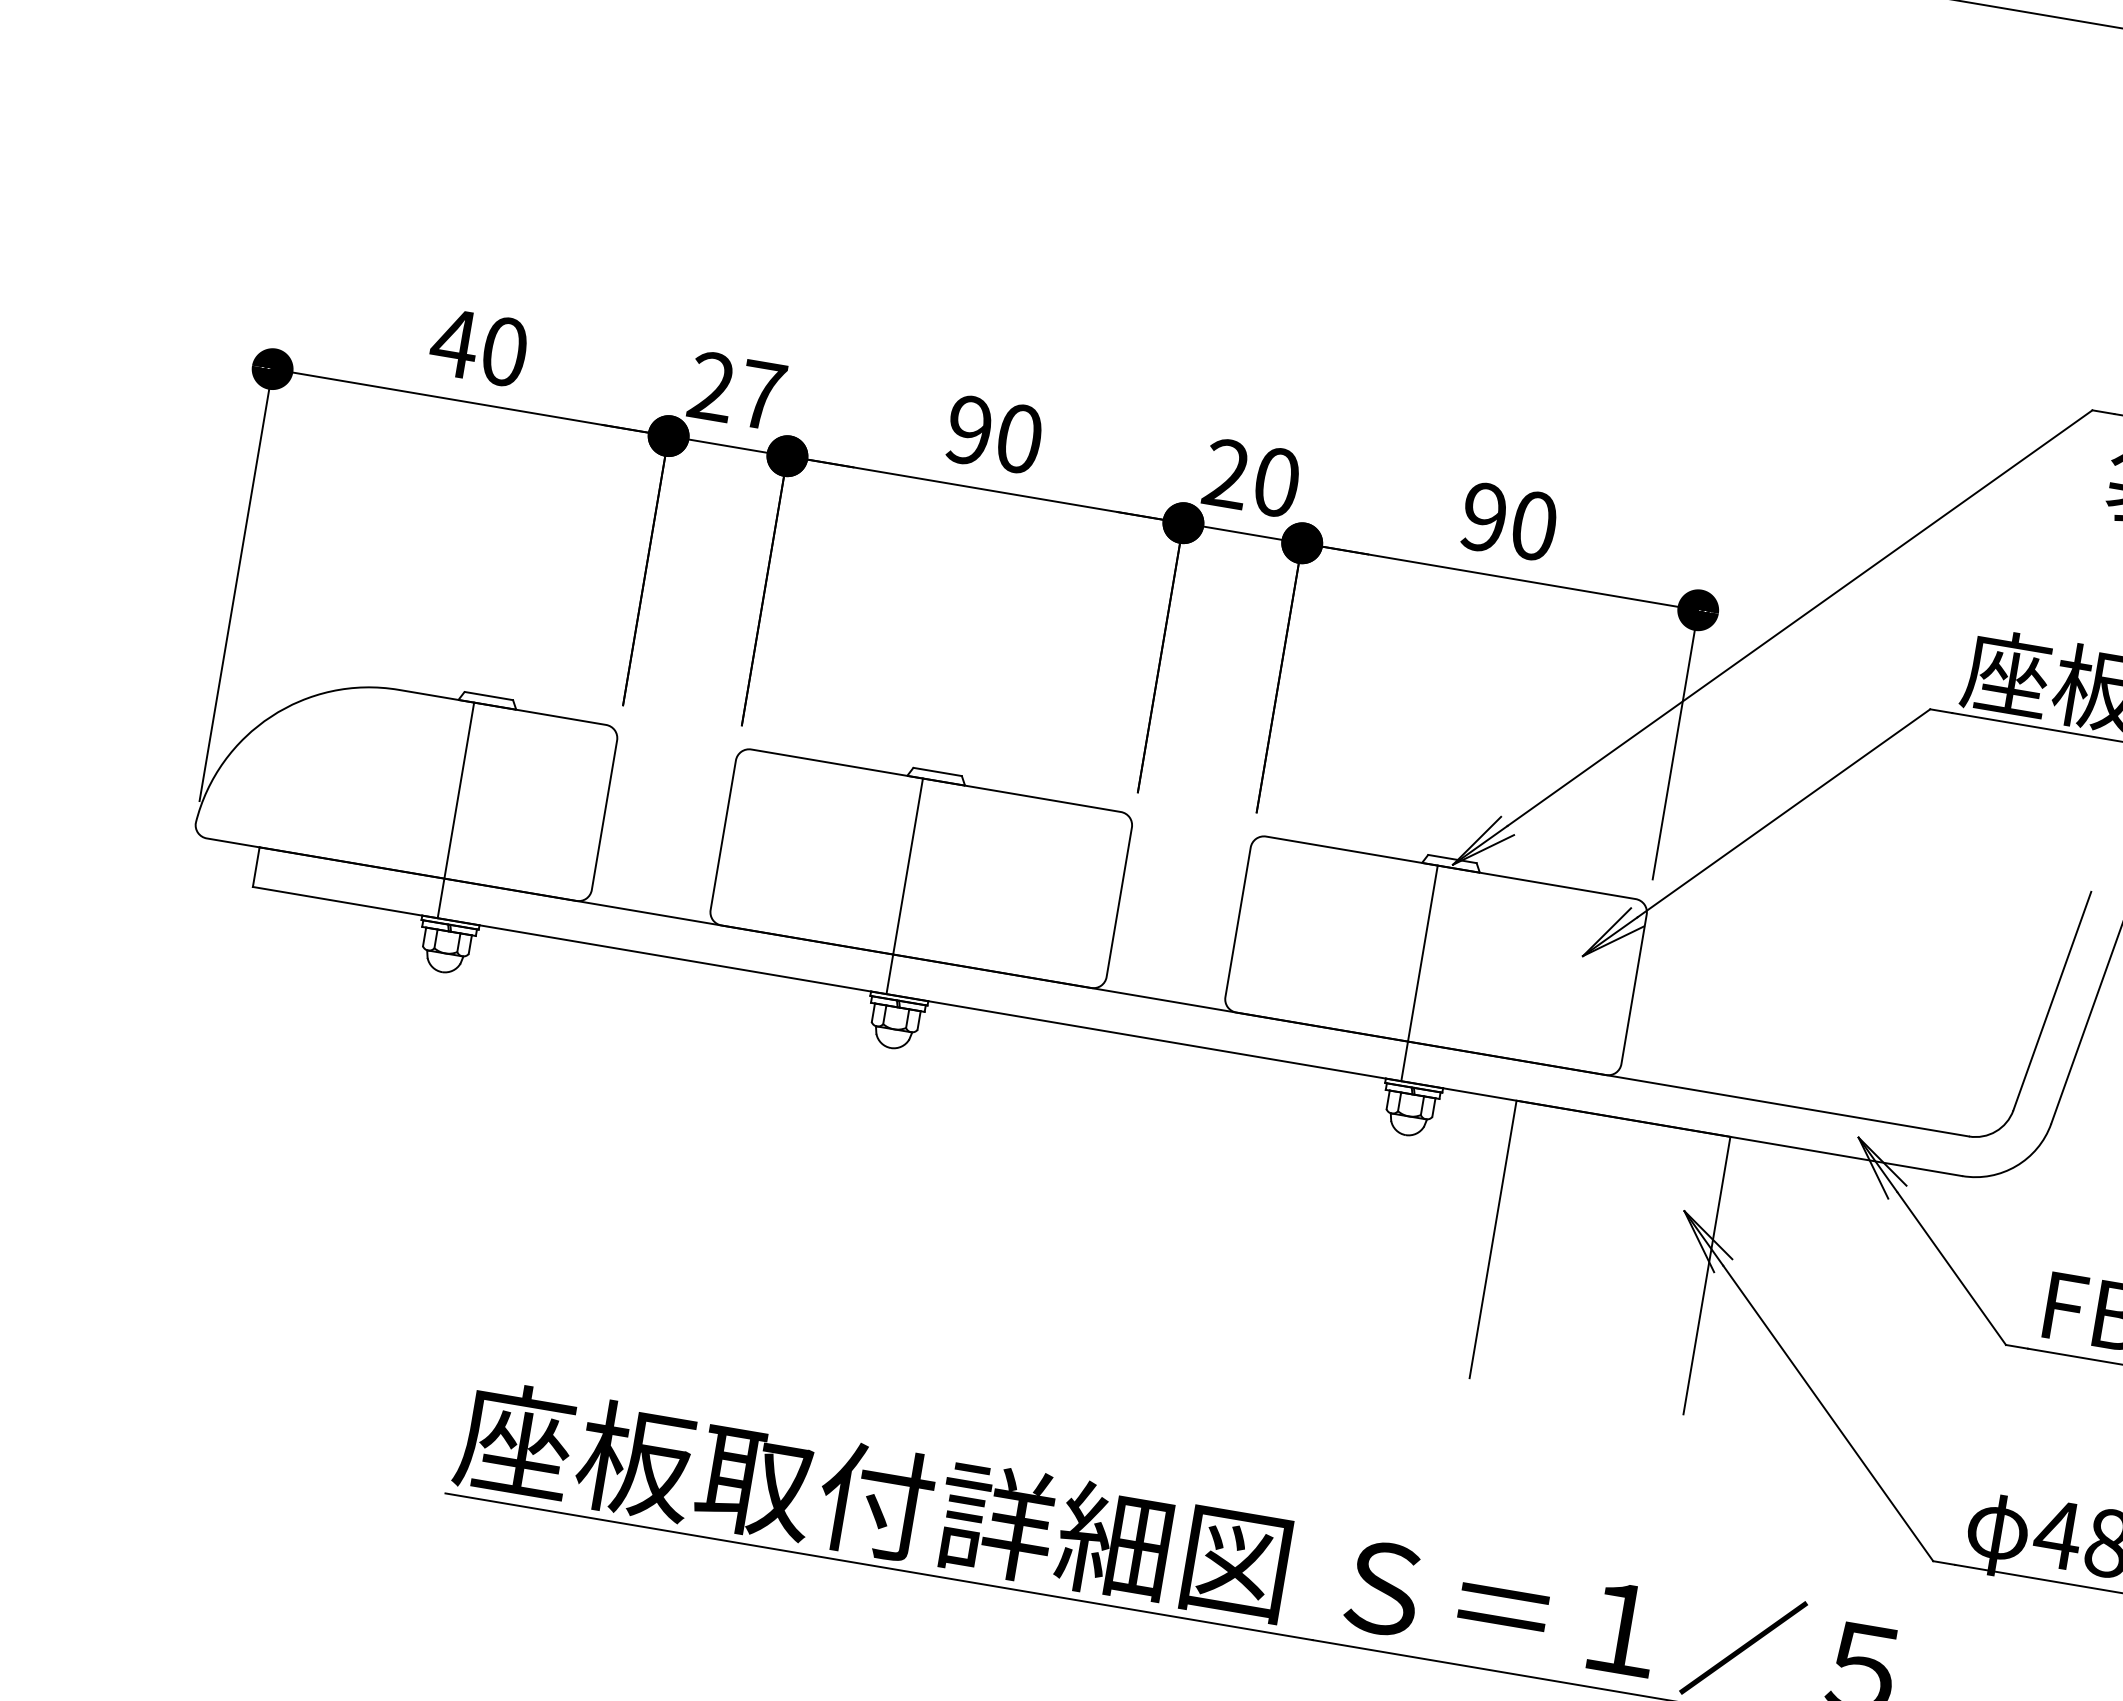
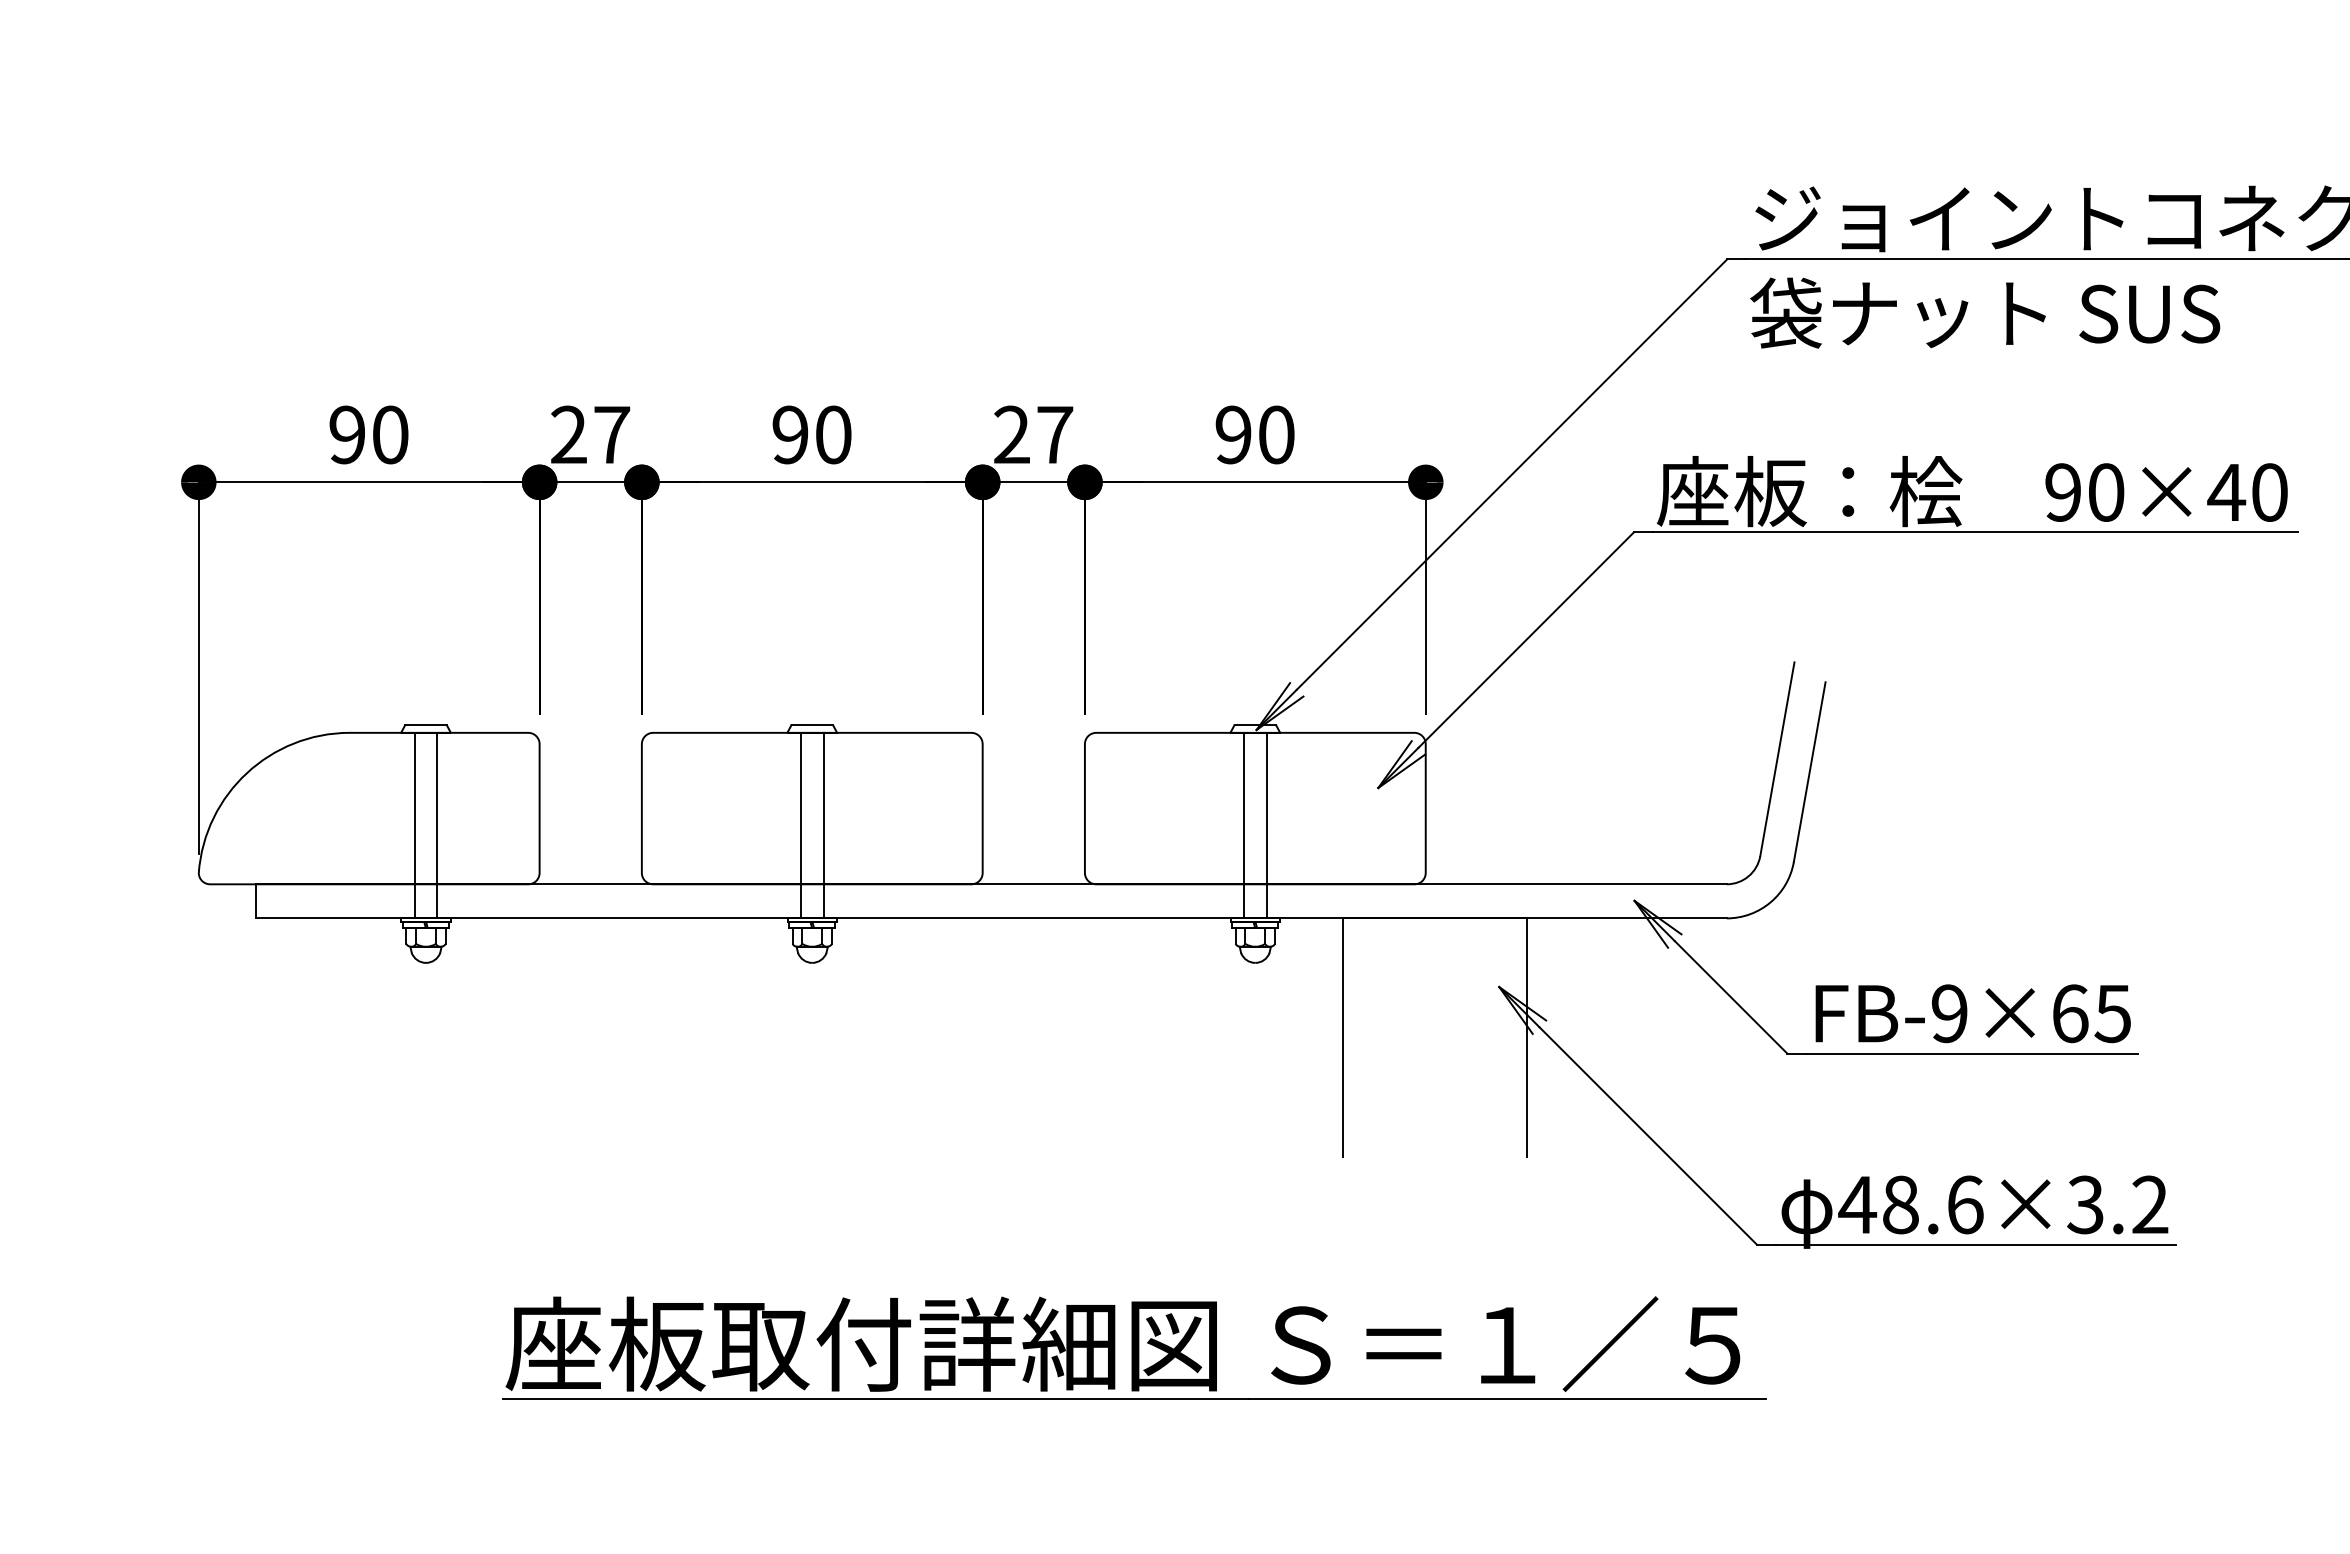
text: (453, 342) -> (346, 434), 40 -> 90
text: (1277, 481) -> (1055, 434), 20 -> 27
line: (482, 814) -> (437, 825), added
line: (931, 890) -> (823, 825), added
line: (1445, 977) -> (1266, 825), added

